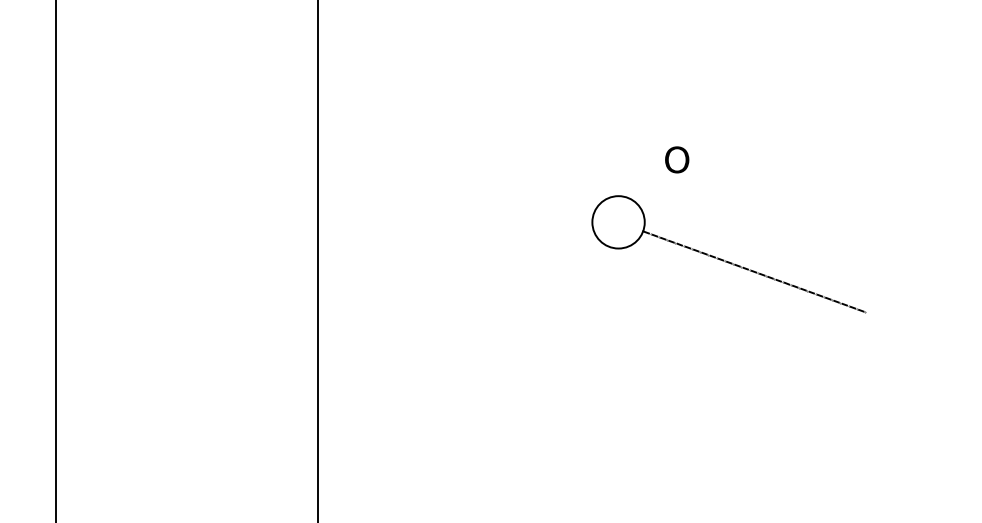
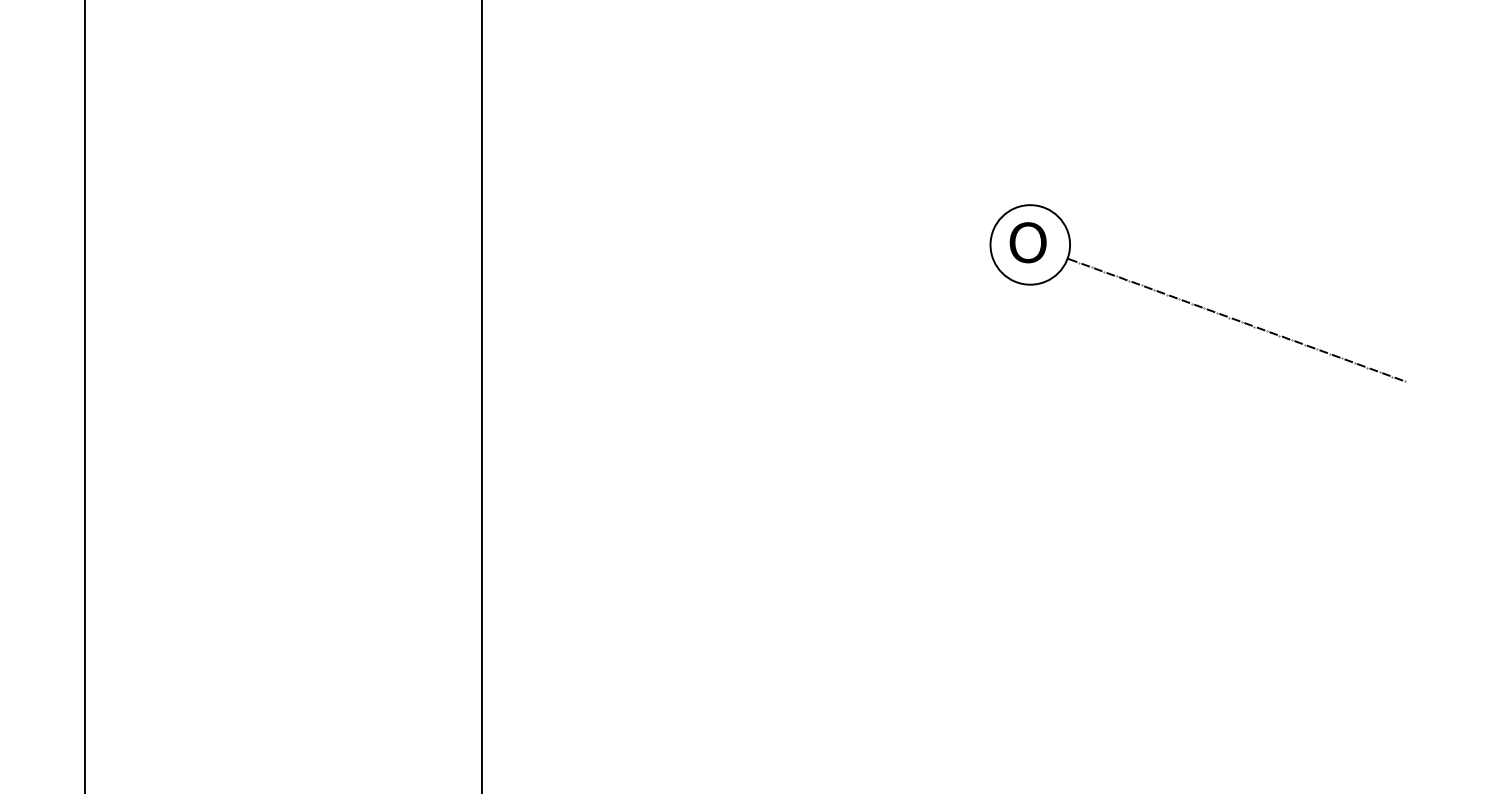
part: (726, 260) -> (1194, 302), moved

